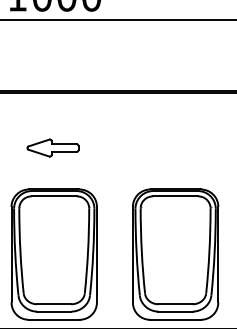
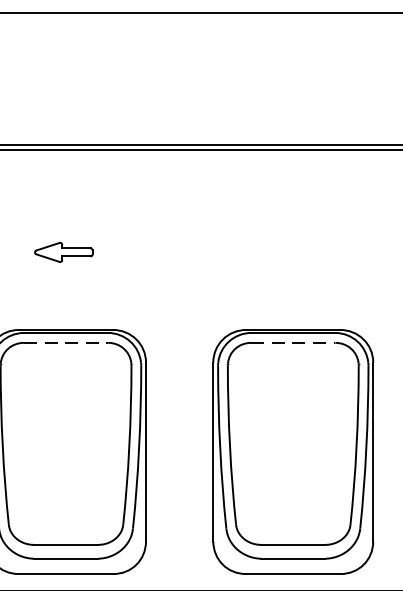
part: (52, 147) -> (62, 251), size x0.6
line: (54, 196) -> (66, 343), solid -> dashed
line: (175, 196) -> (293, 343), solid -> dashed

